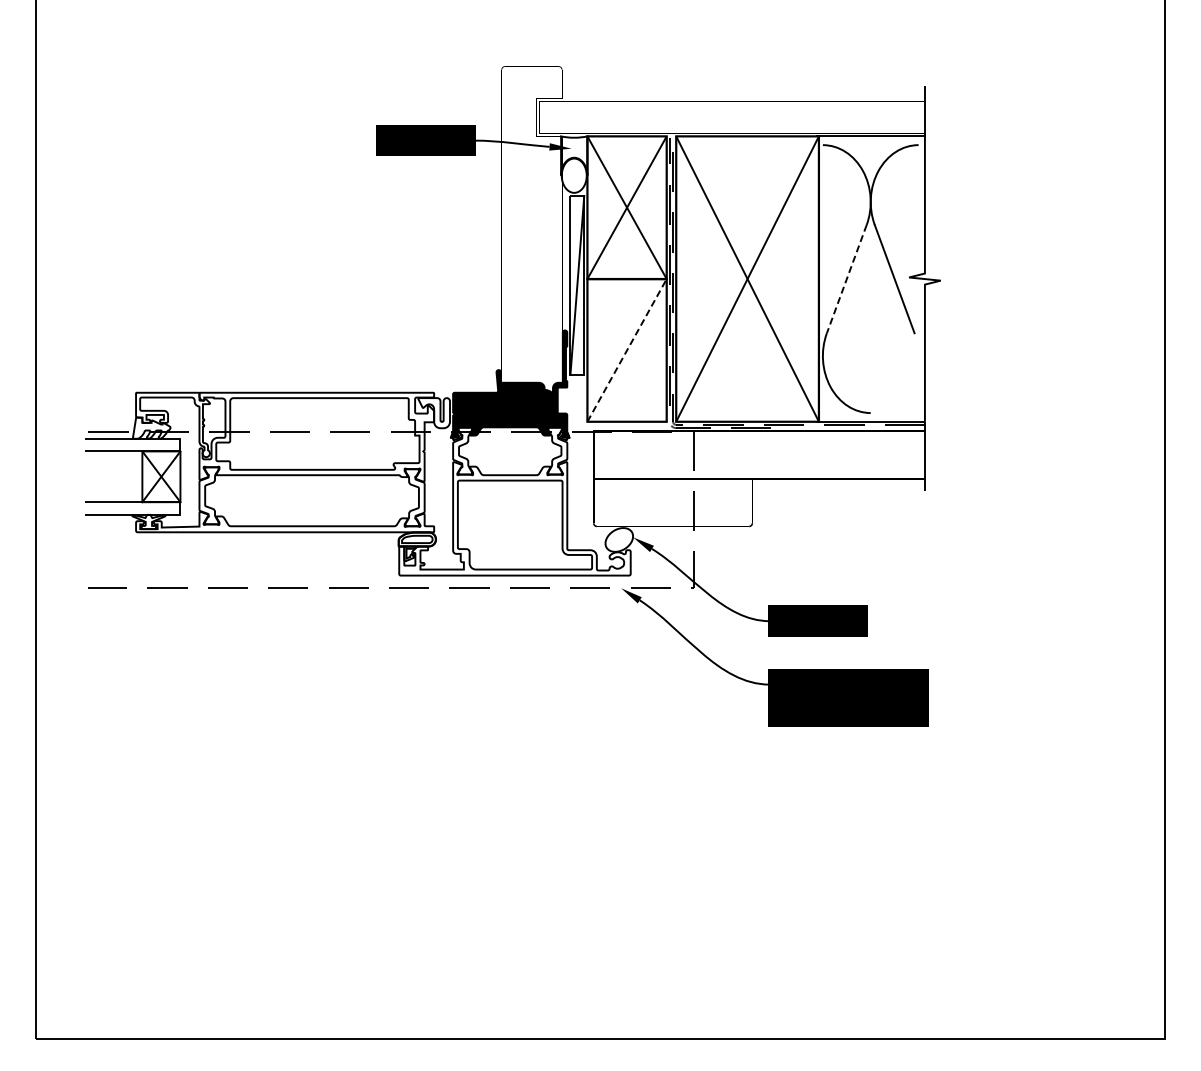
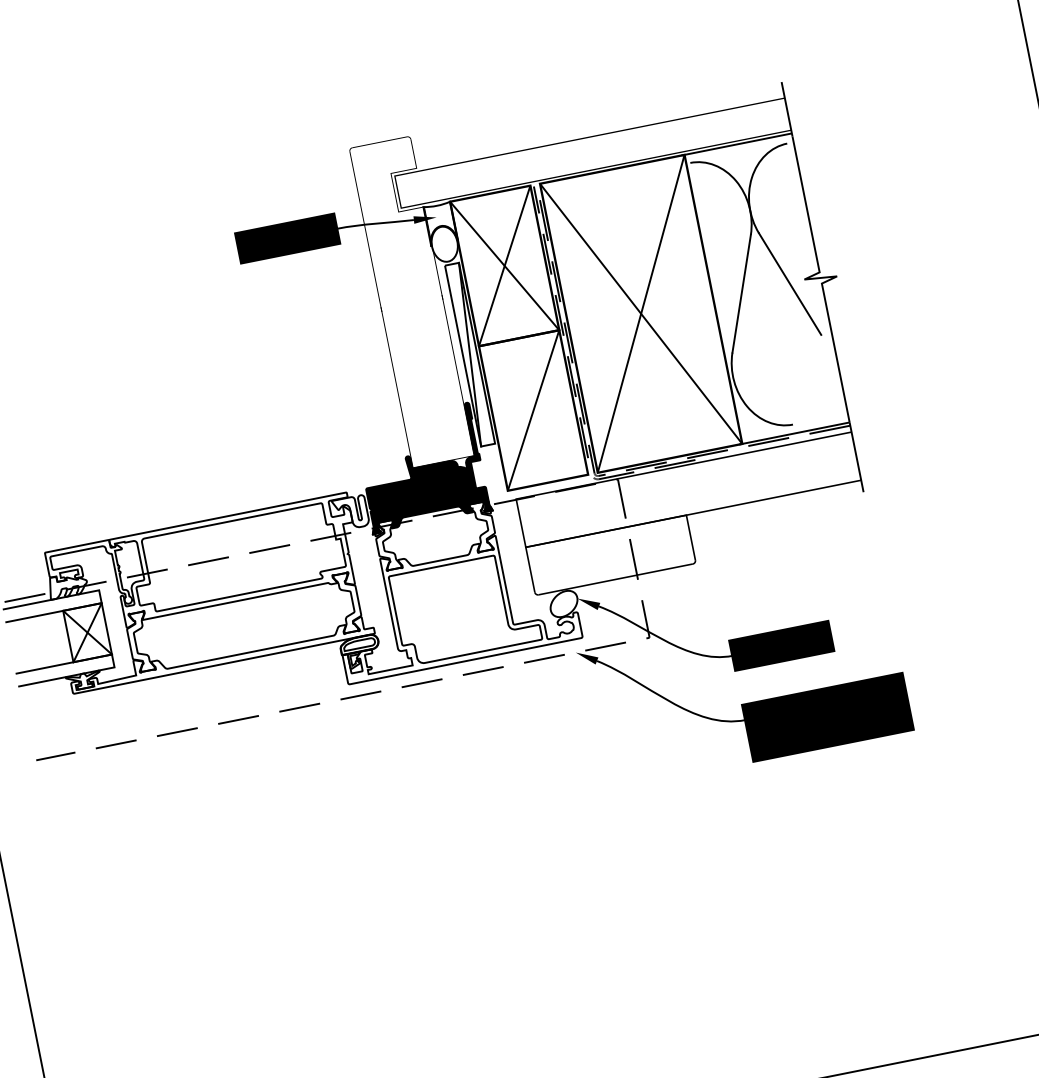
line: (846, 279) -> (741, 294), dashed -> solid
line: (627, 350) -> (534, 410), dashed -> solid

